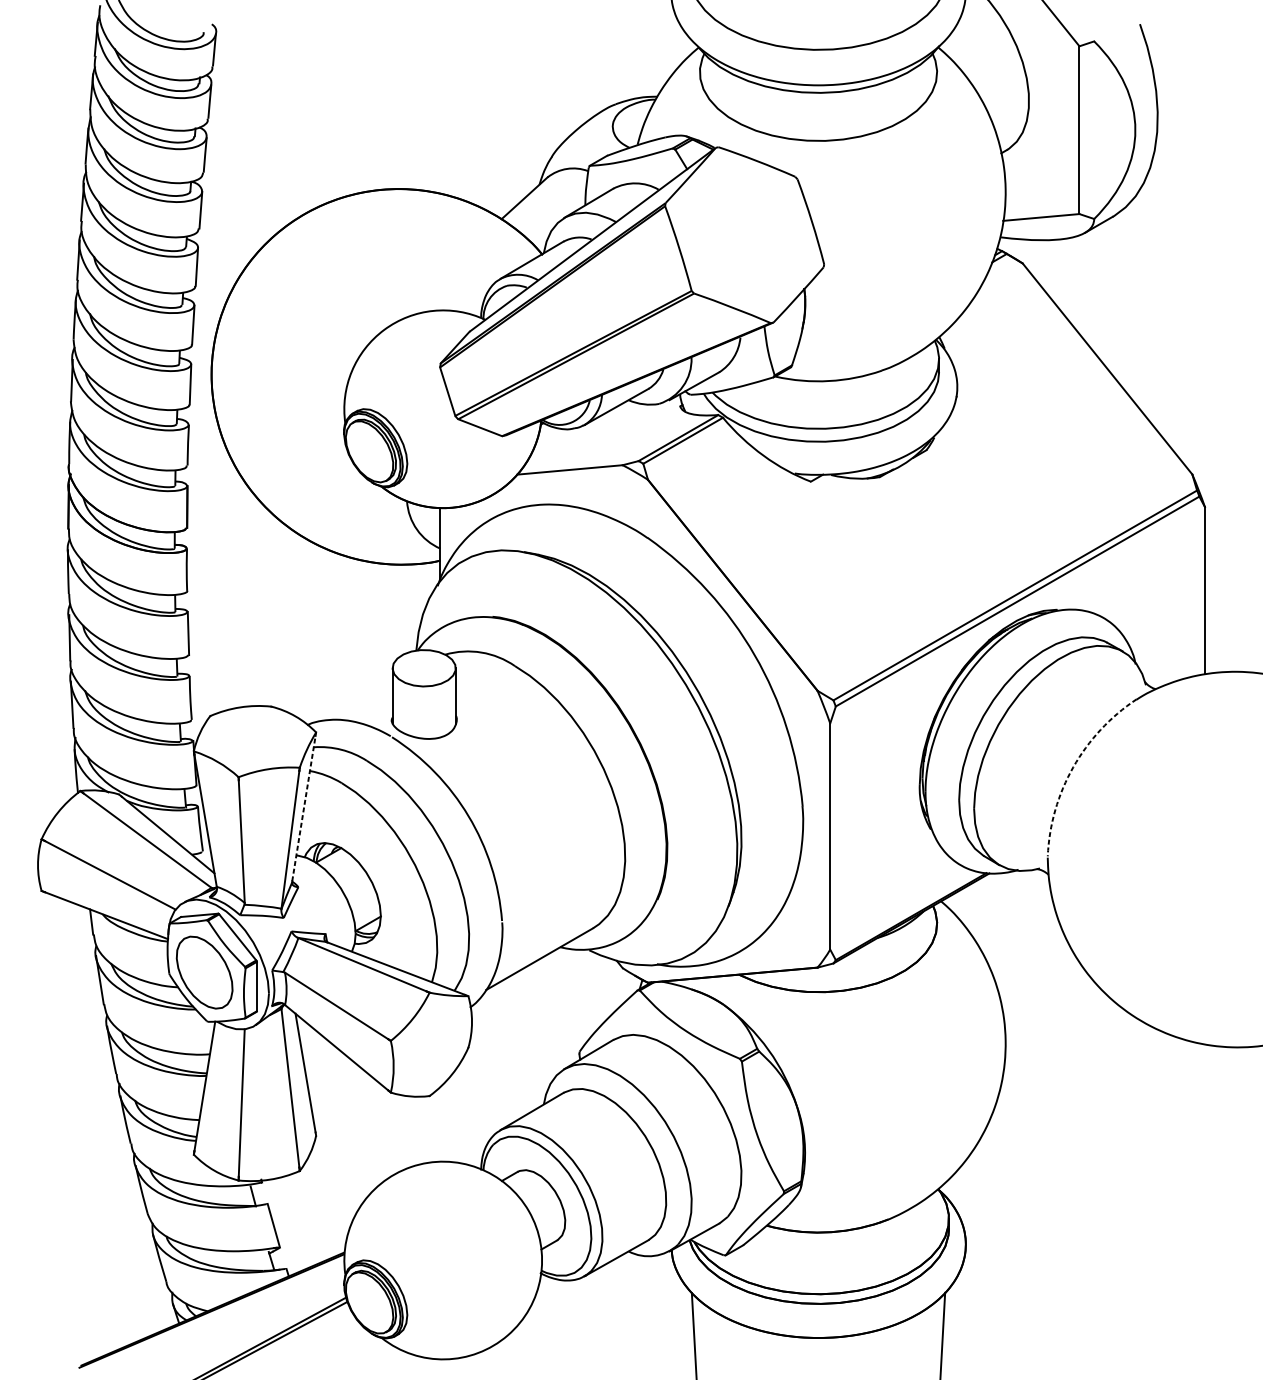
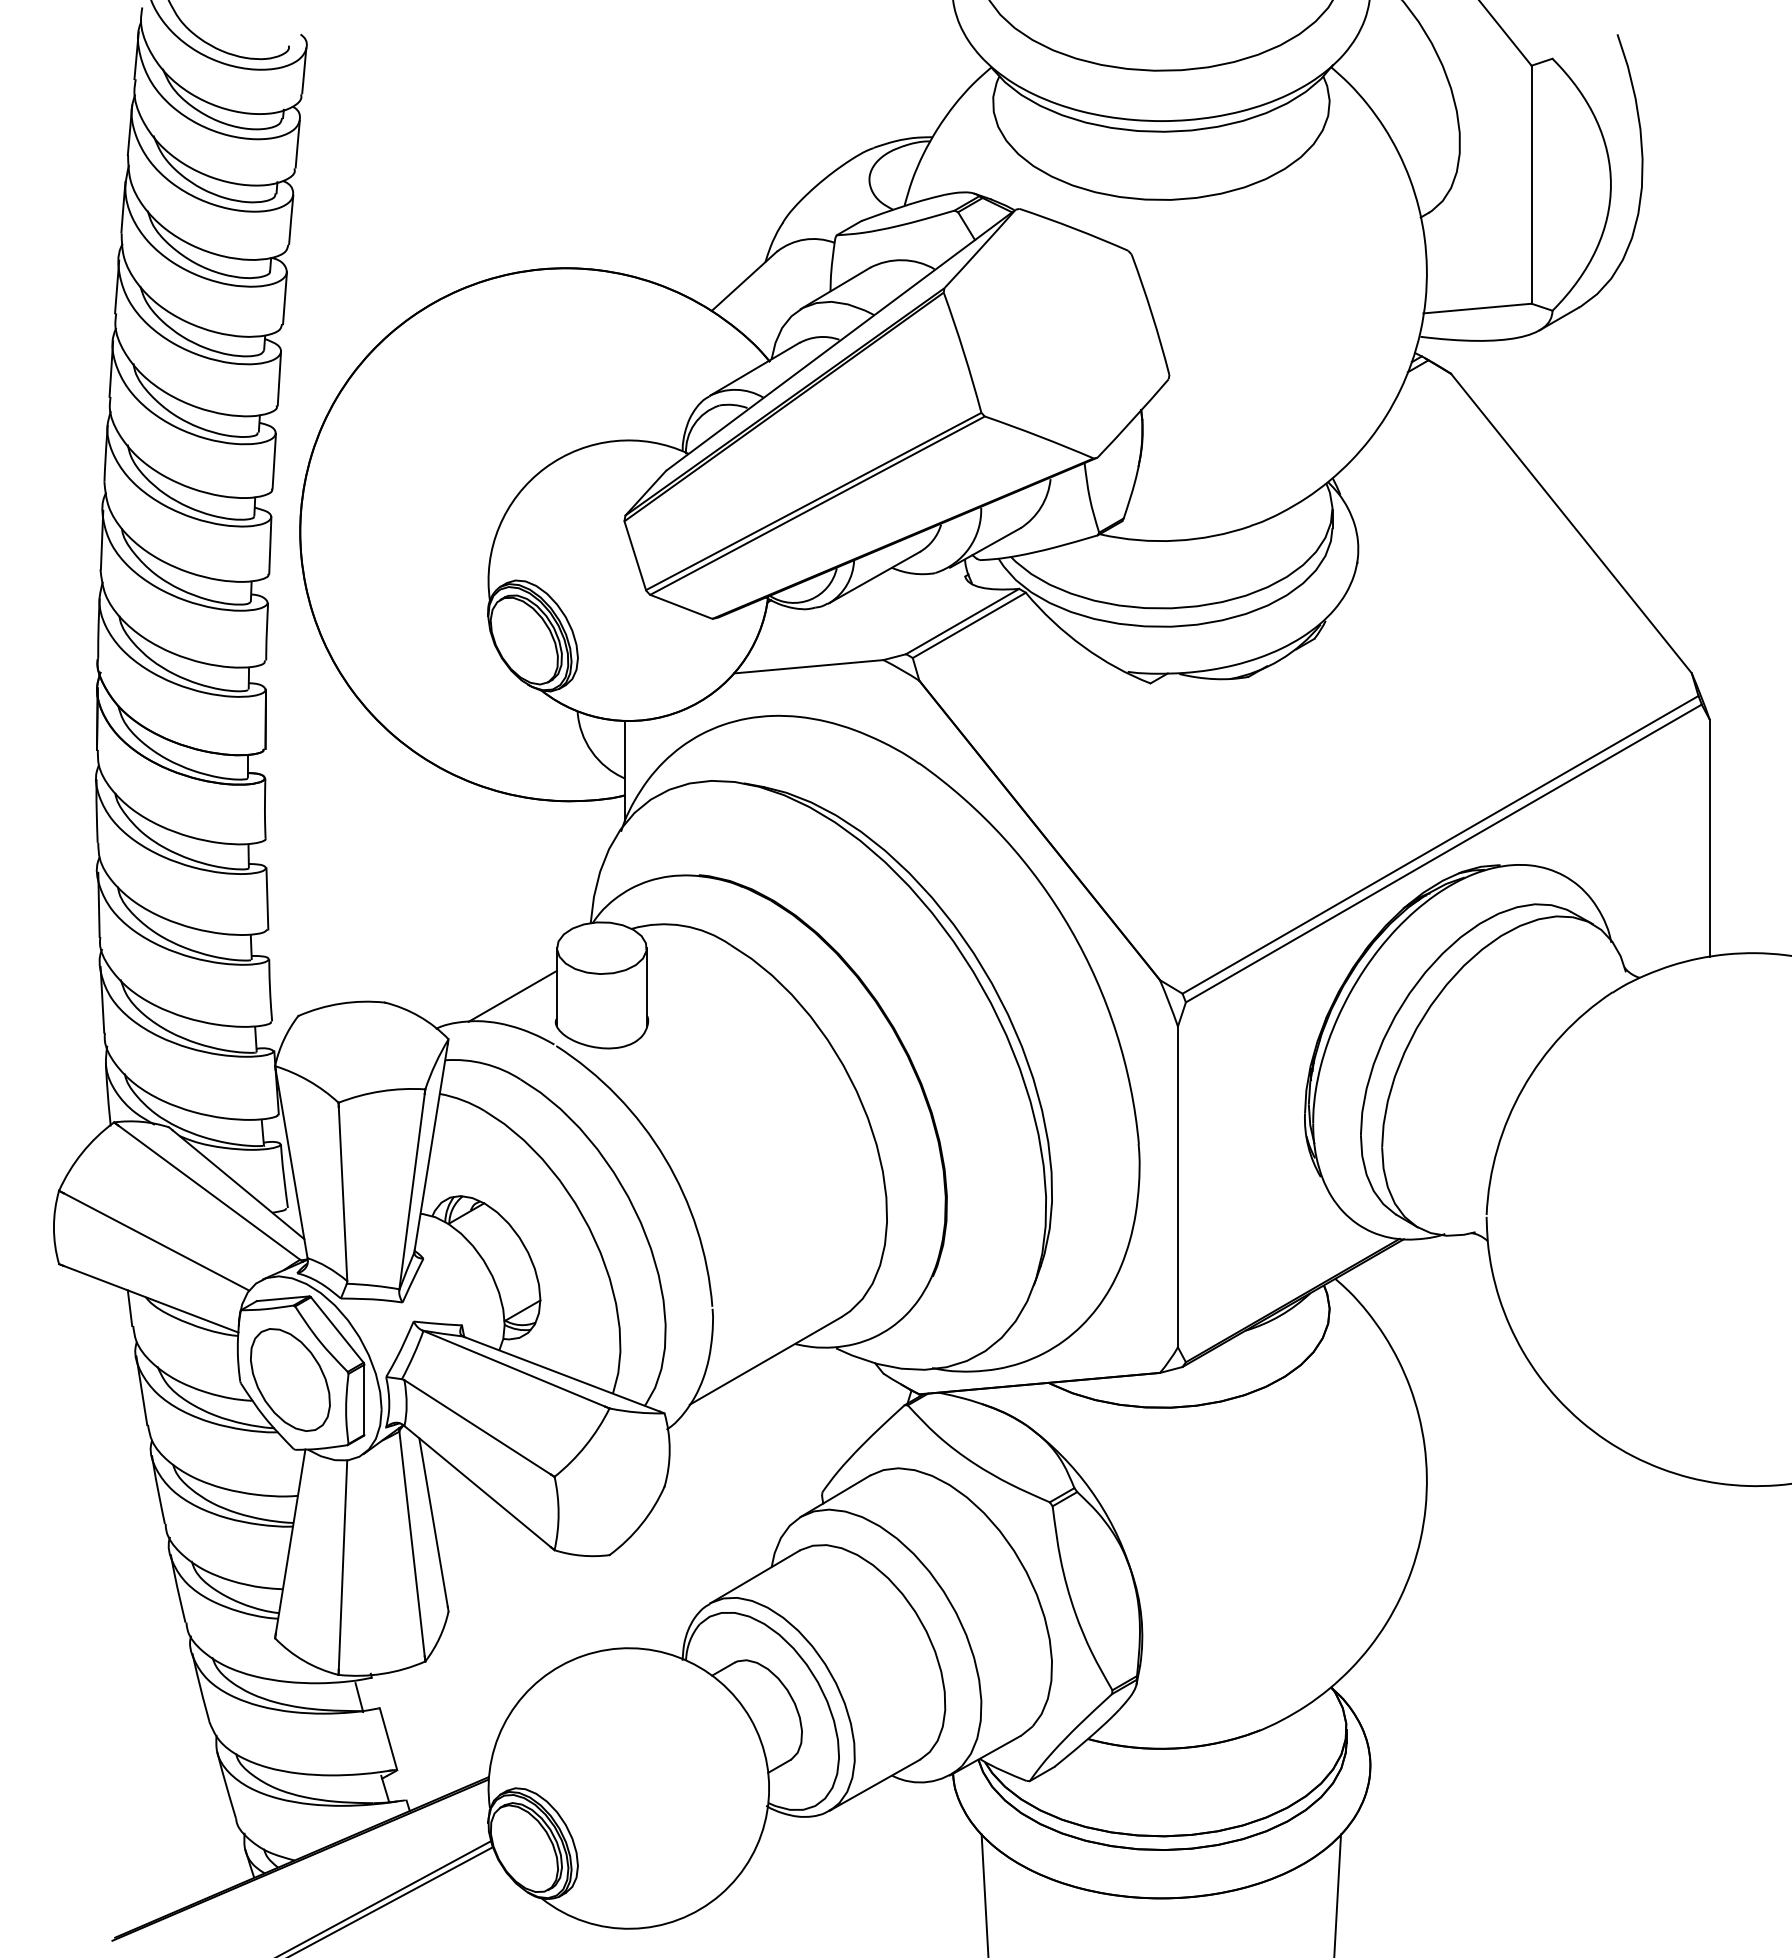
line: (361, 701) -> (512, 995), added
arc: (1073, 767) -> (1522, 1088), dashed -> solid
line: (304, 808) -> (431, 1146), dashed -> solid

